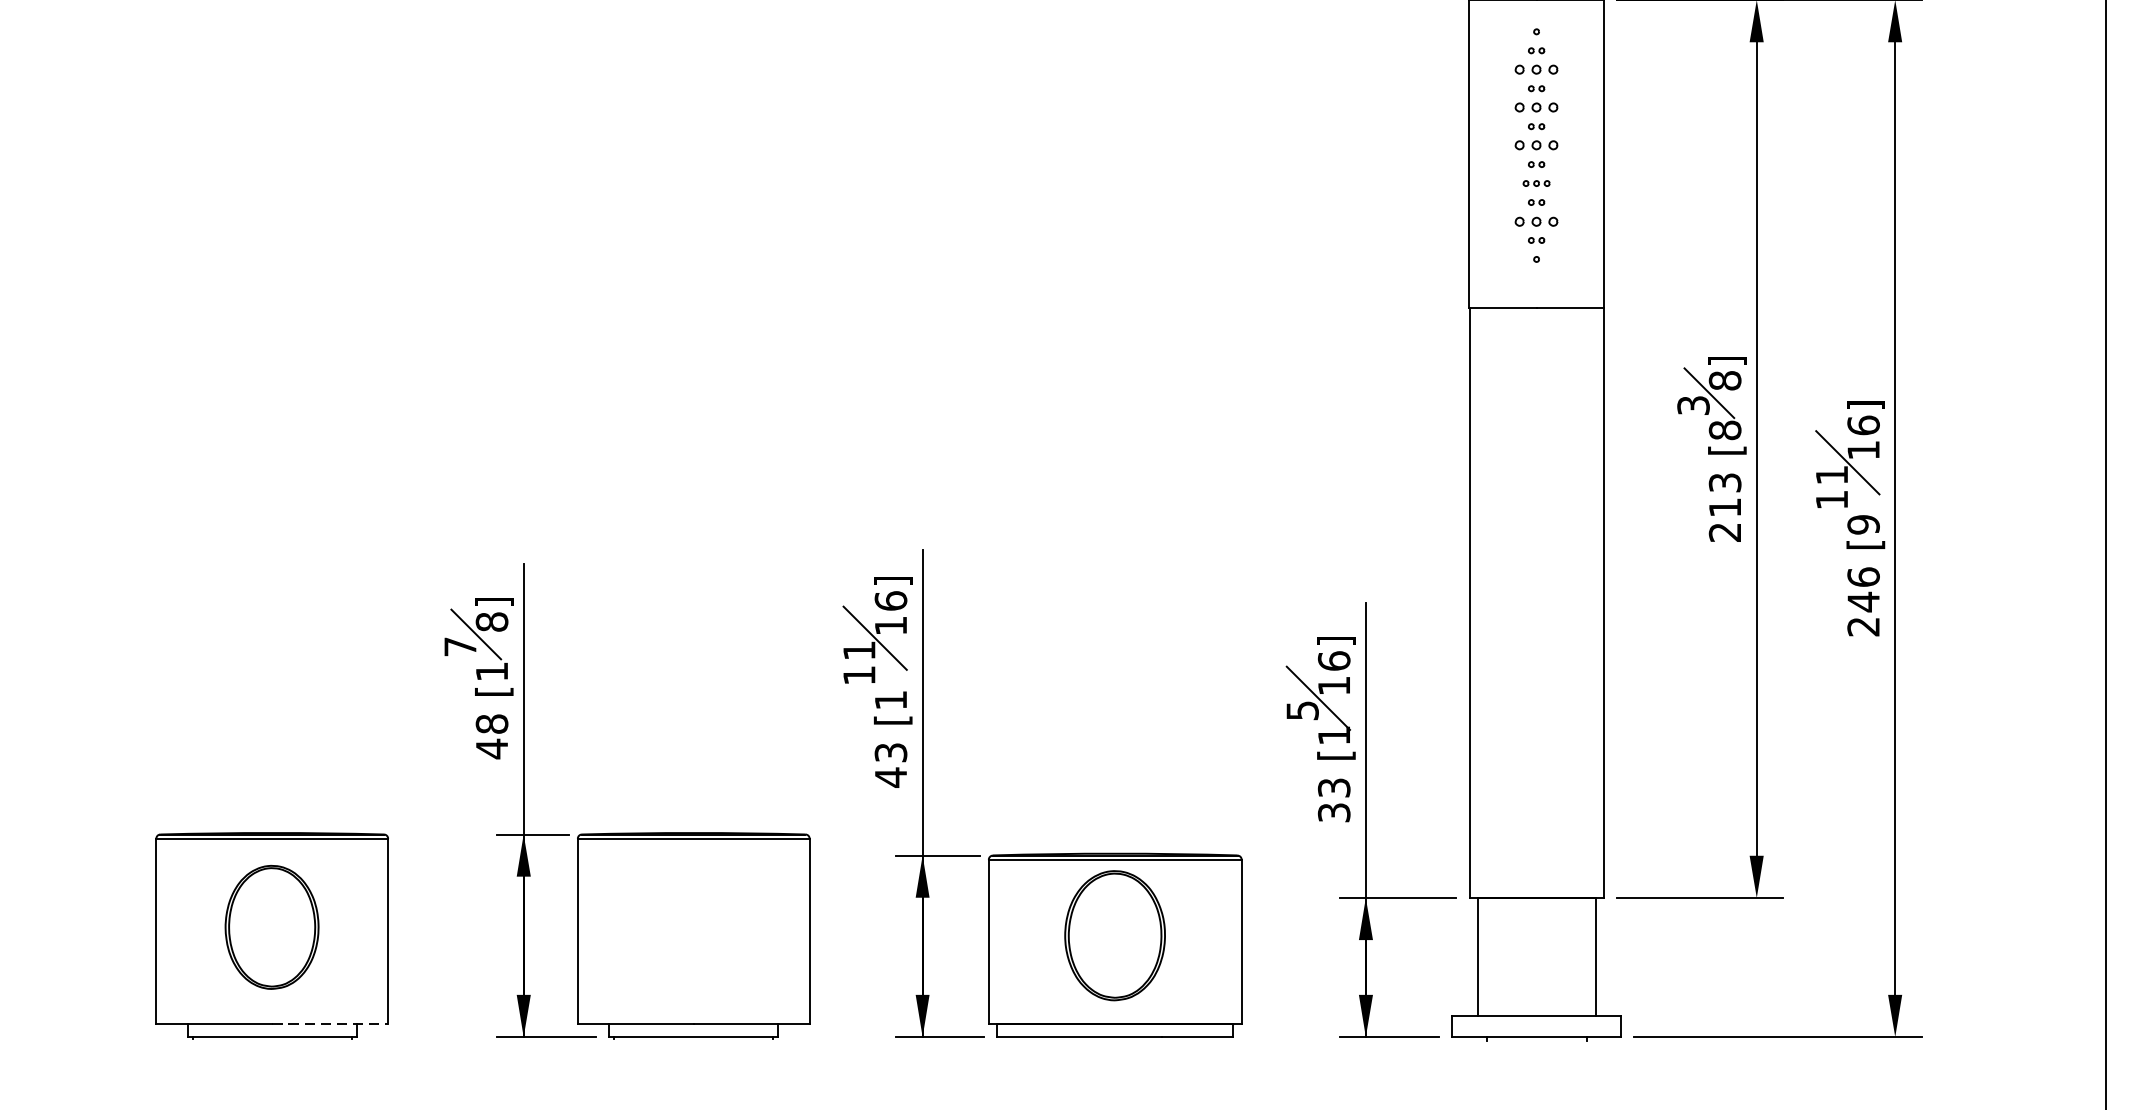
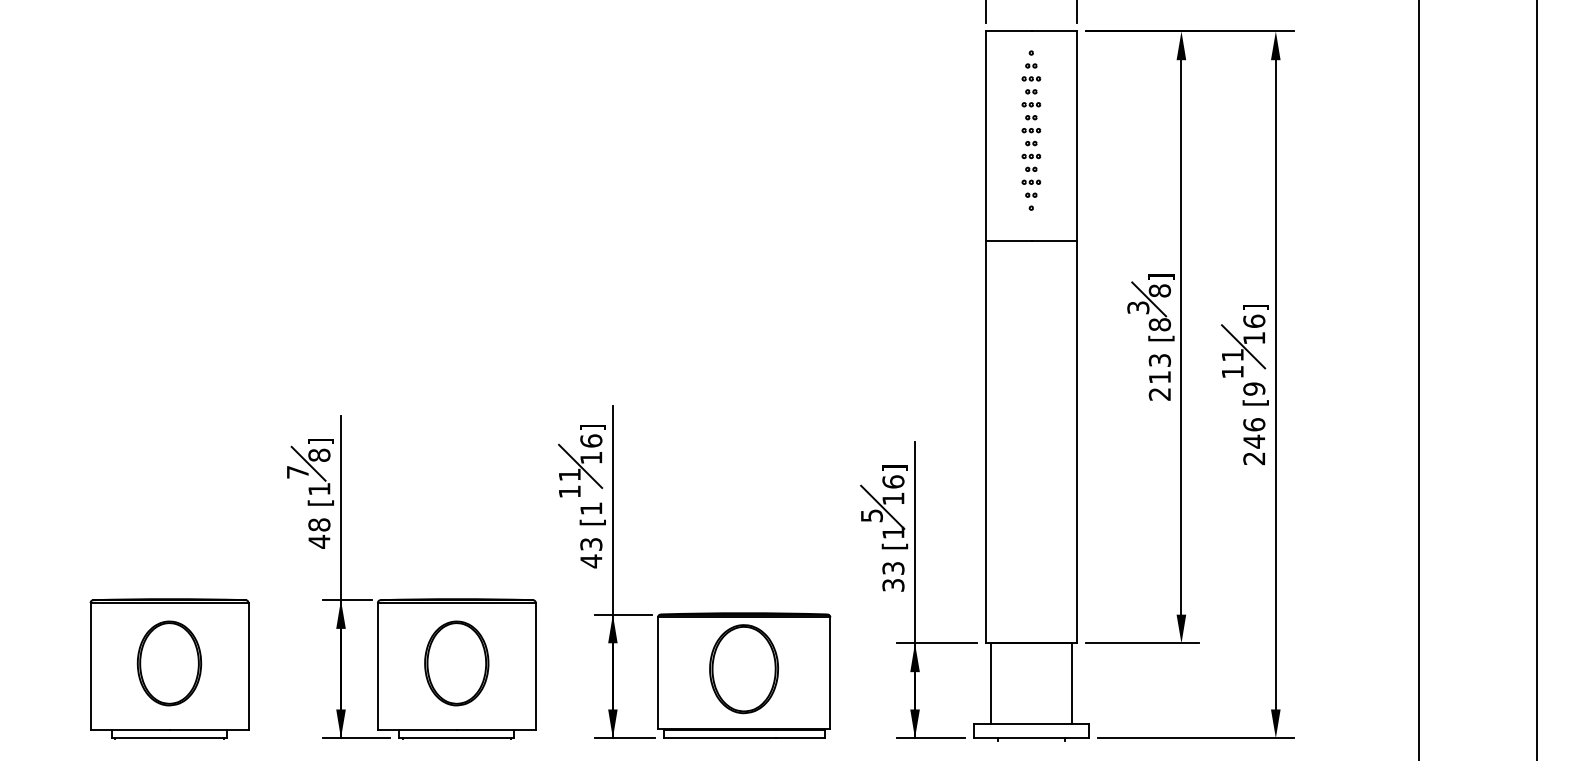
part: (1536, 69) -> (1031, 78), size x0.62
part: (1536, 107) -> (1031, 104), size x0.62
part: (1536, 145) -> (1031, 130), size x0.62
part: (1536, 220) -> (1031, 181), size x0.62
part: (693, 927) -> (456, 663), added
line: (330, 1024) -> (209, 729), dashed -> solid

